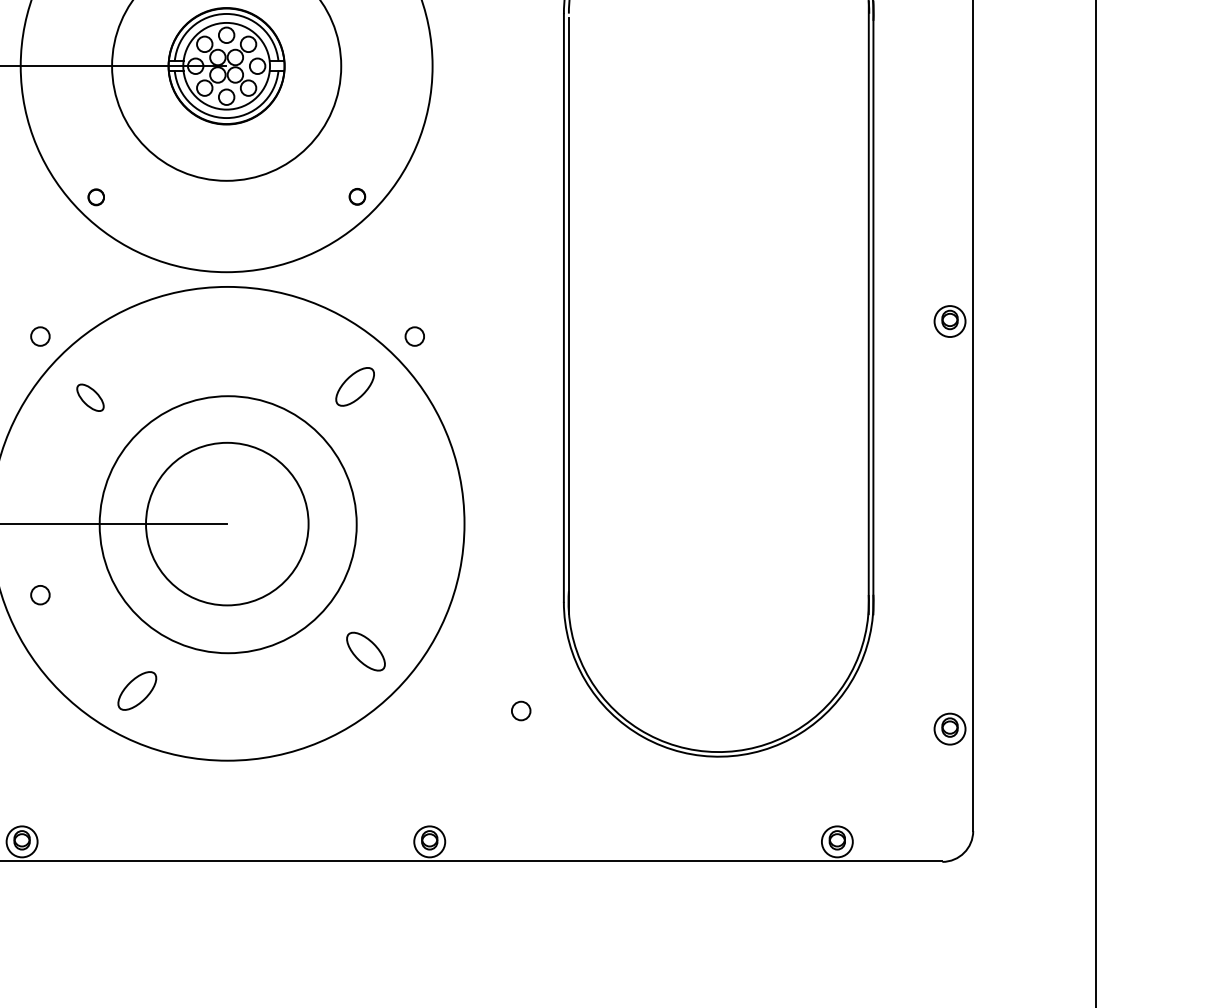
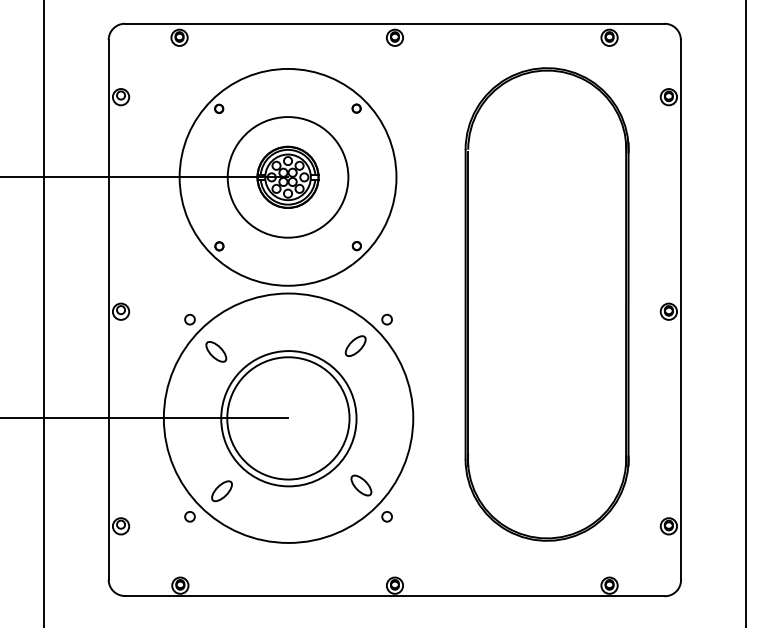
part: (90, 397) -> (216, 351), size x1.43
circle: (227, 524) -> (288, 418), size x1.43
circle: (39, 594) -> (189, 516), moved
part: (136, 691) -> (221, 491), moved
circle: (520, 710) -> (386, 516), moved

